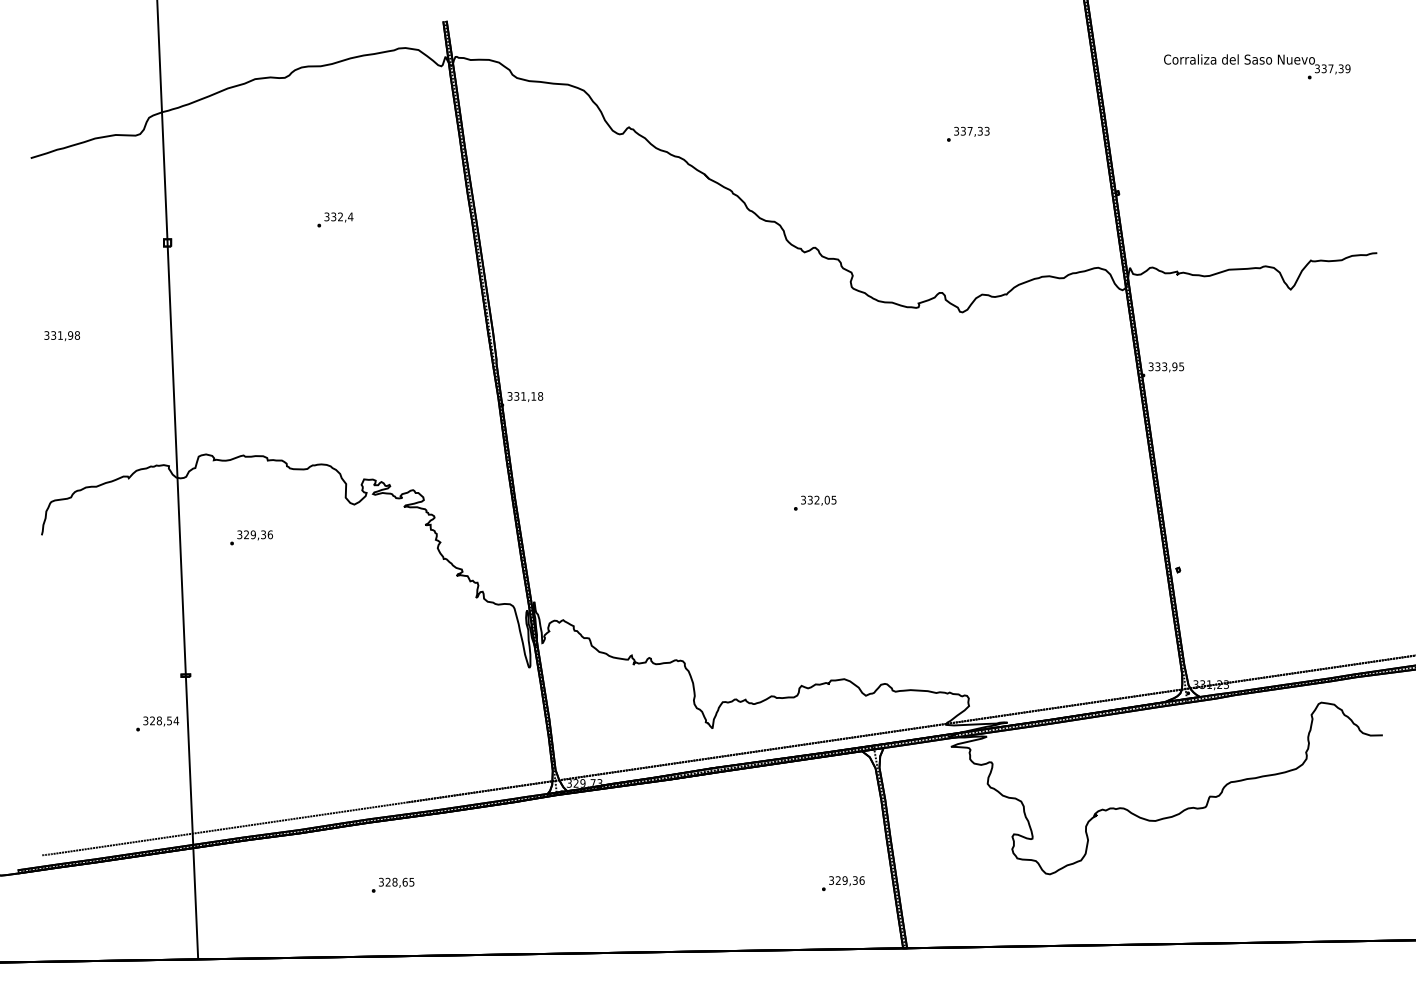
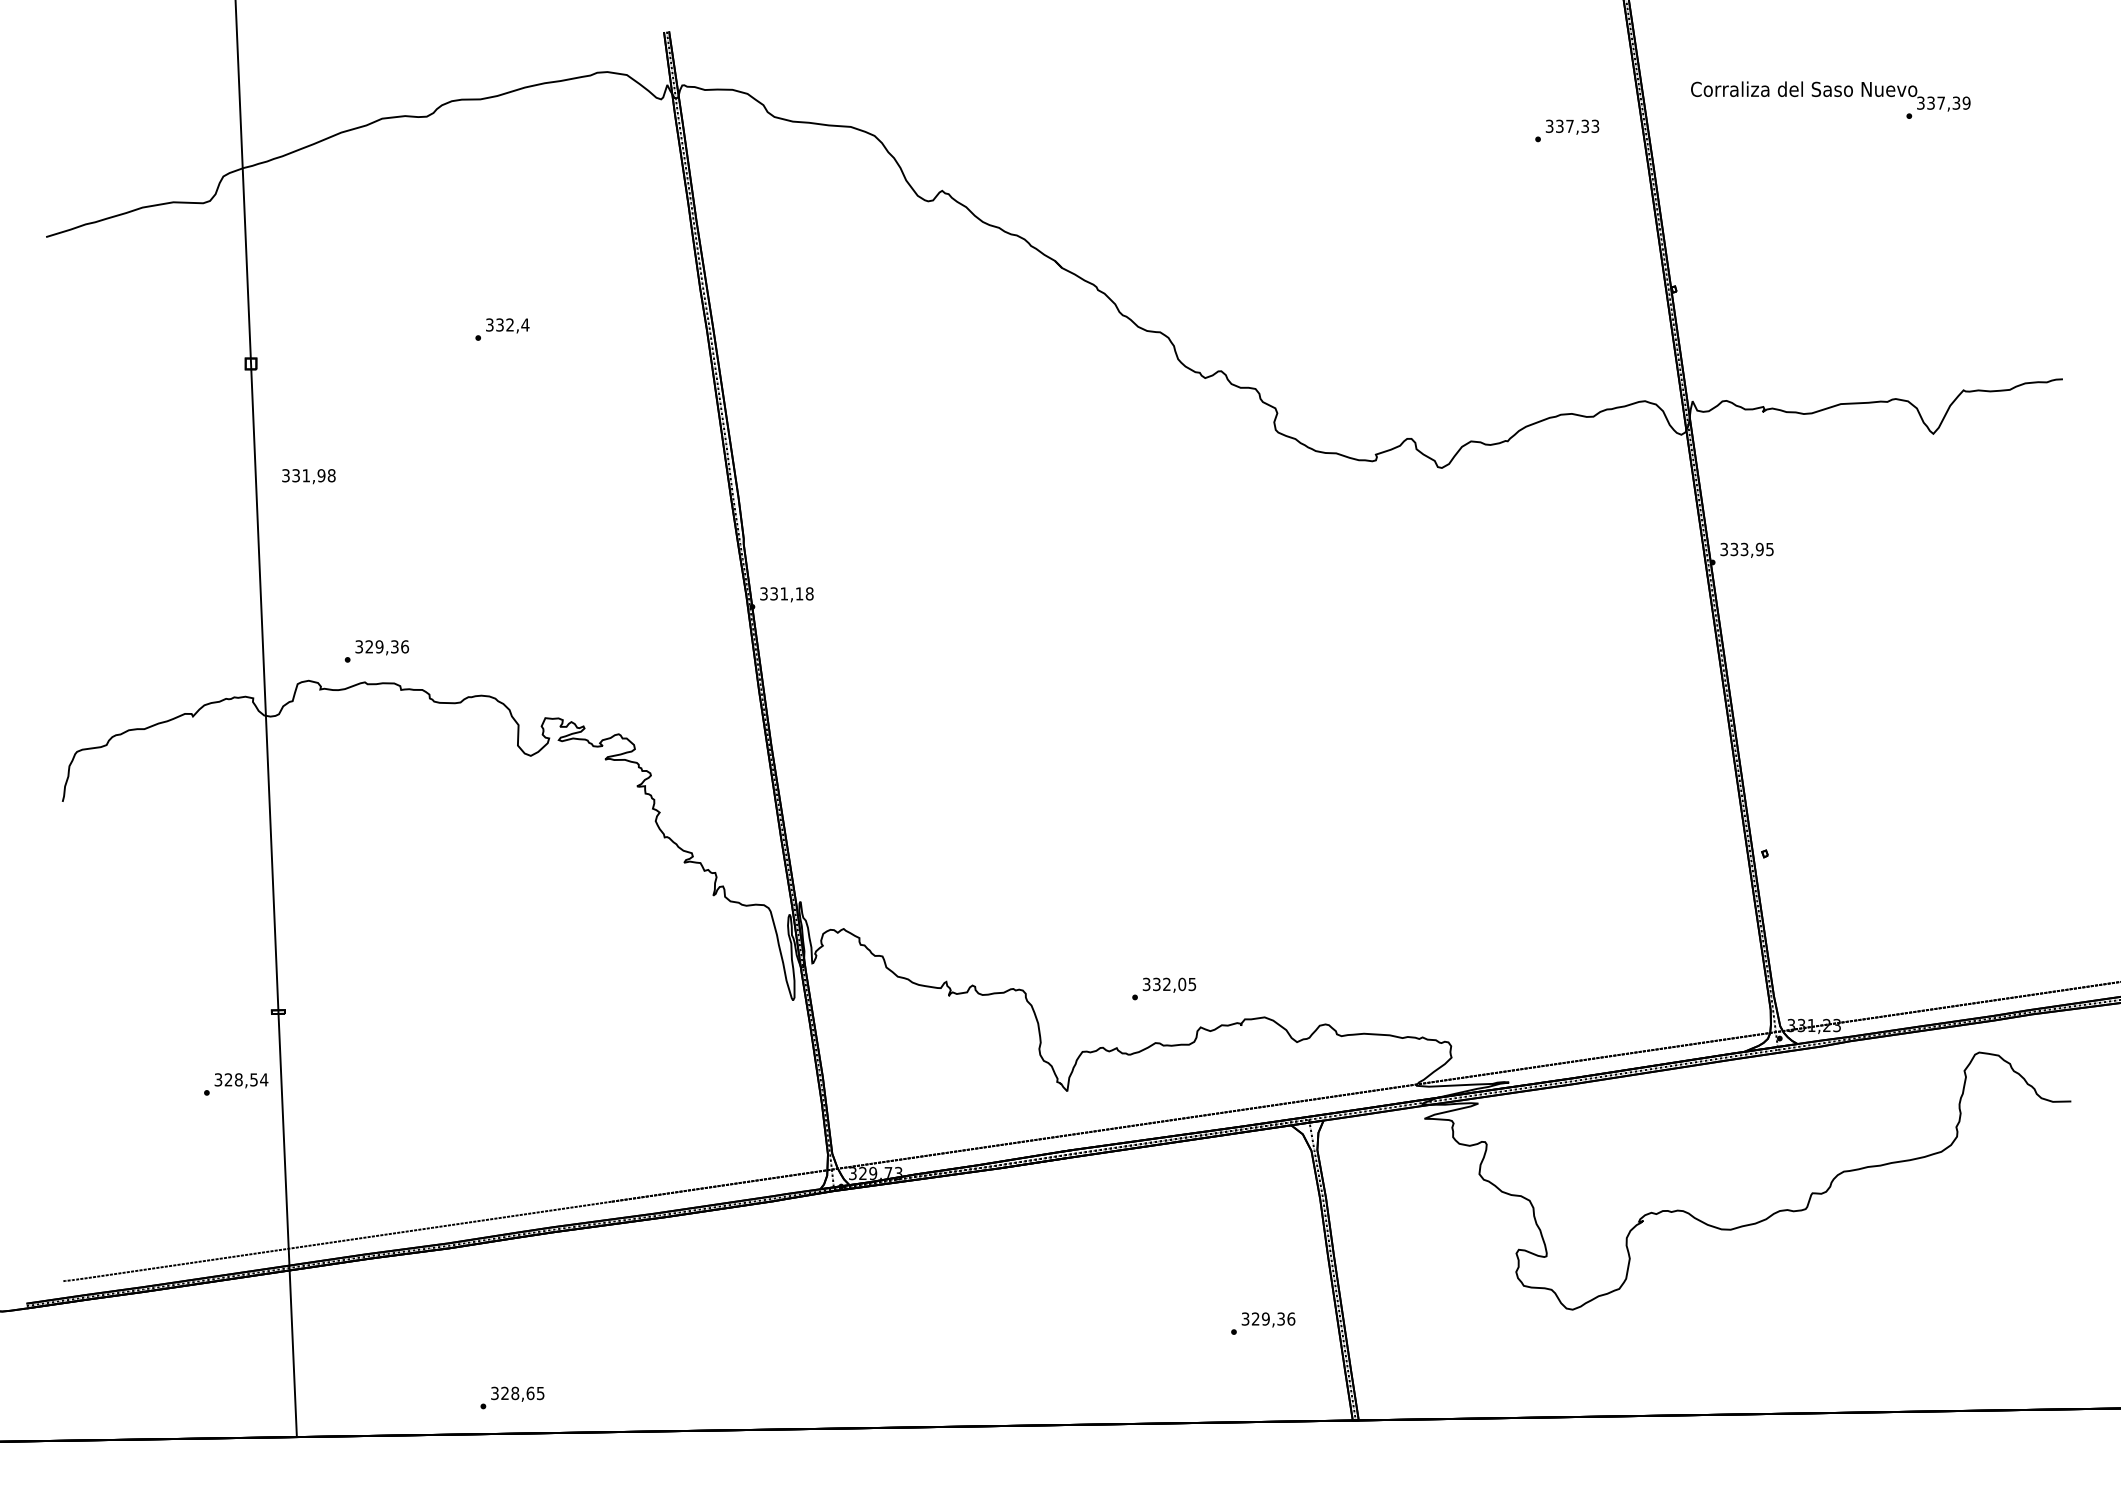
text: (1257, 66) -> (1831, 99), moved
text: (968, 133) -> (1567, 129), moved
text: (61, 335) -> (307, 475), moved
text: (815, 502) -> (1164, 987), moved
text: (251, 537) -> (376, 650), moved
text: (392, 884) -> (511, 1396), moved

